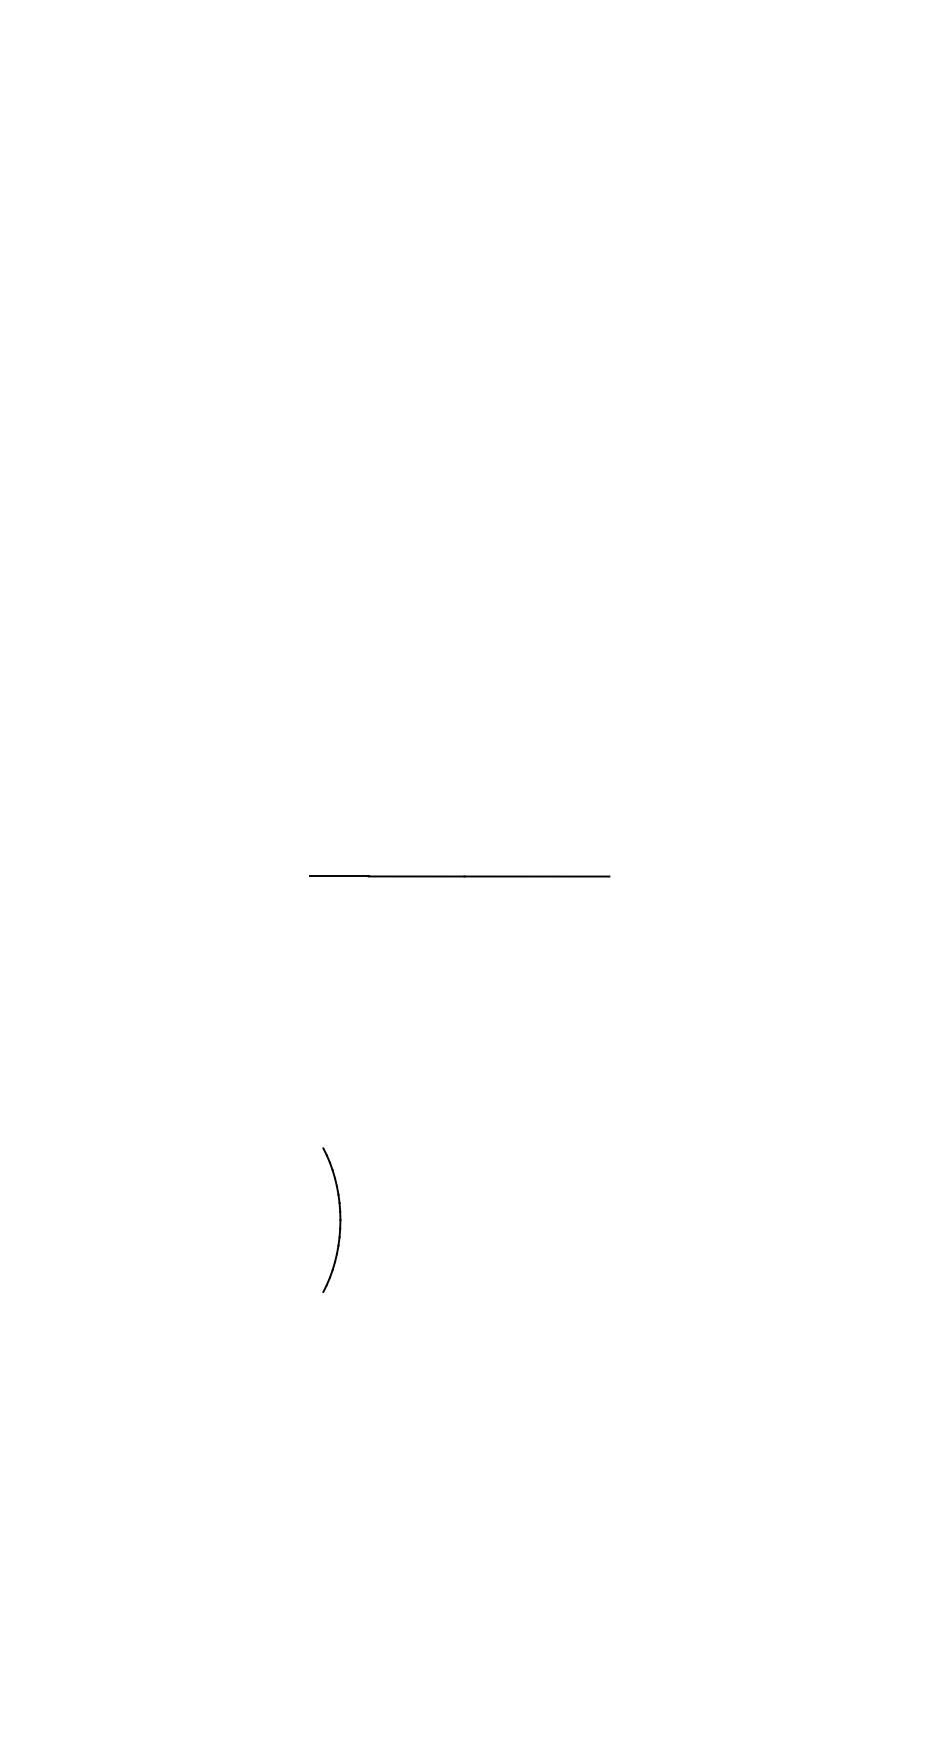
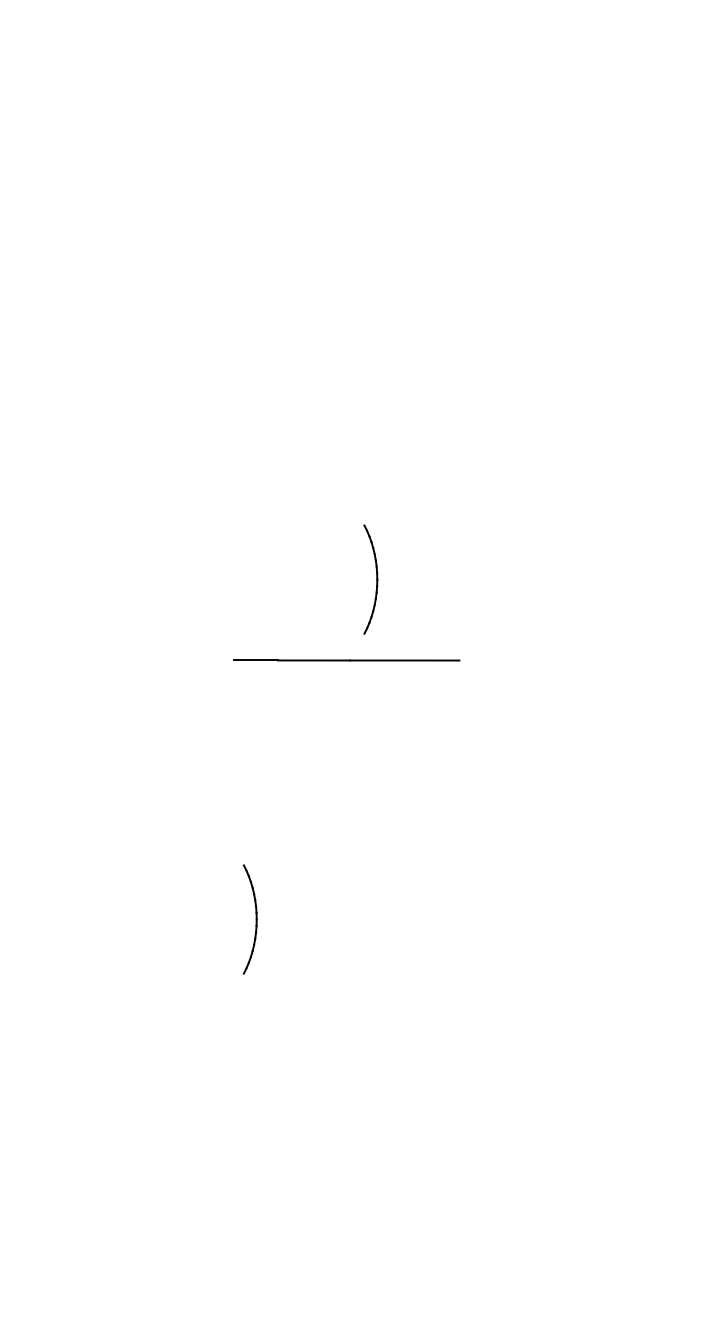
part: (499, 768) -> (376, 579), added

